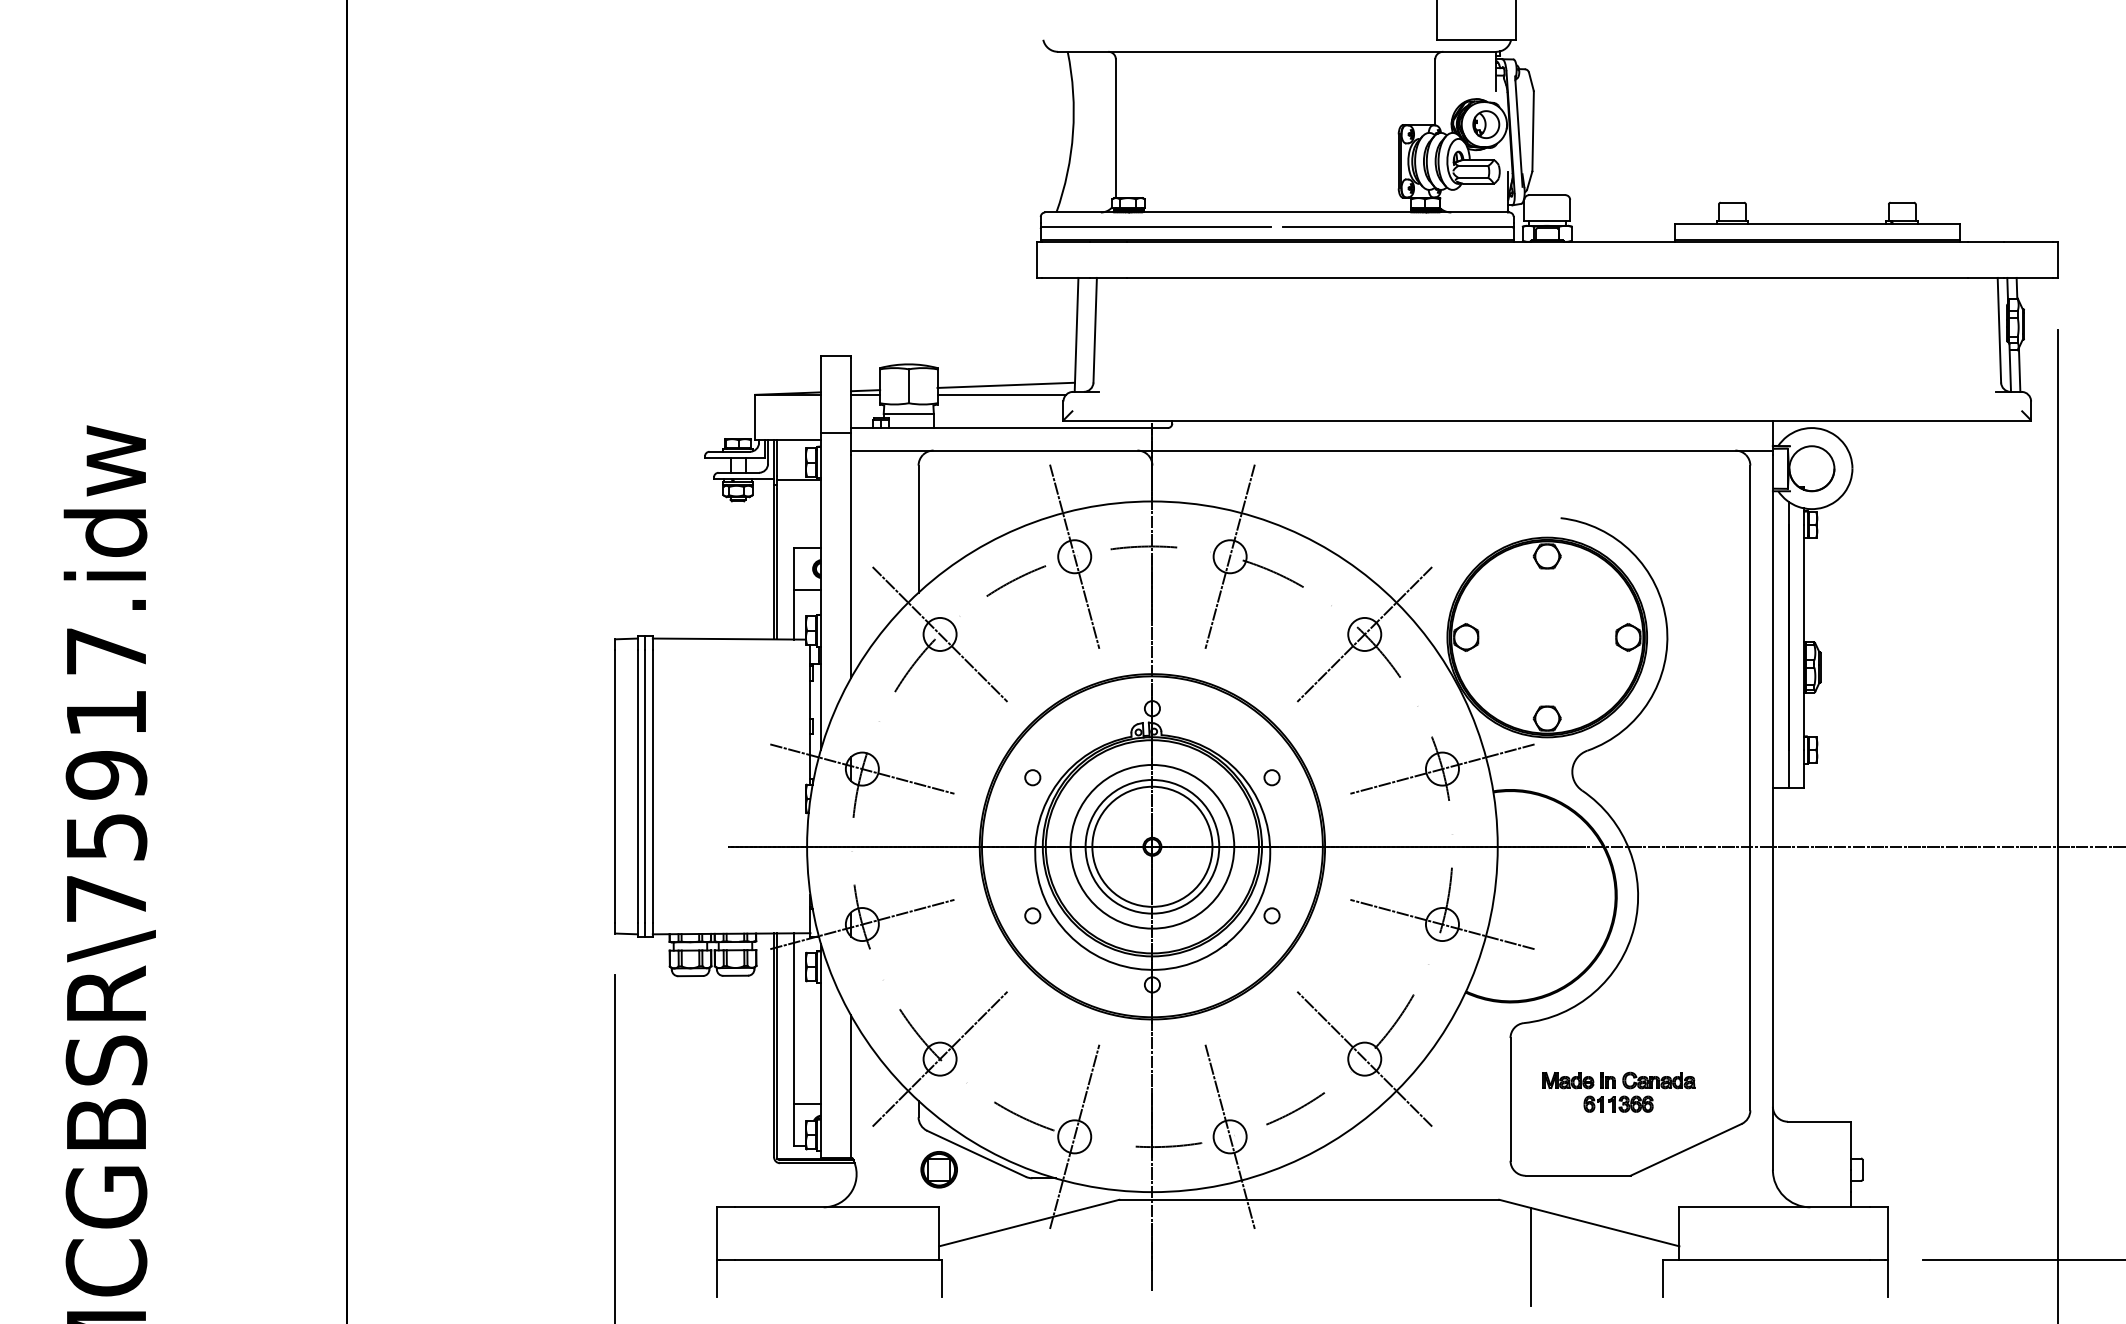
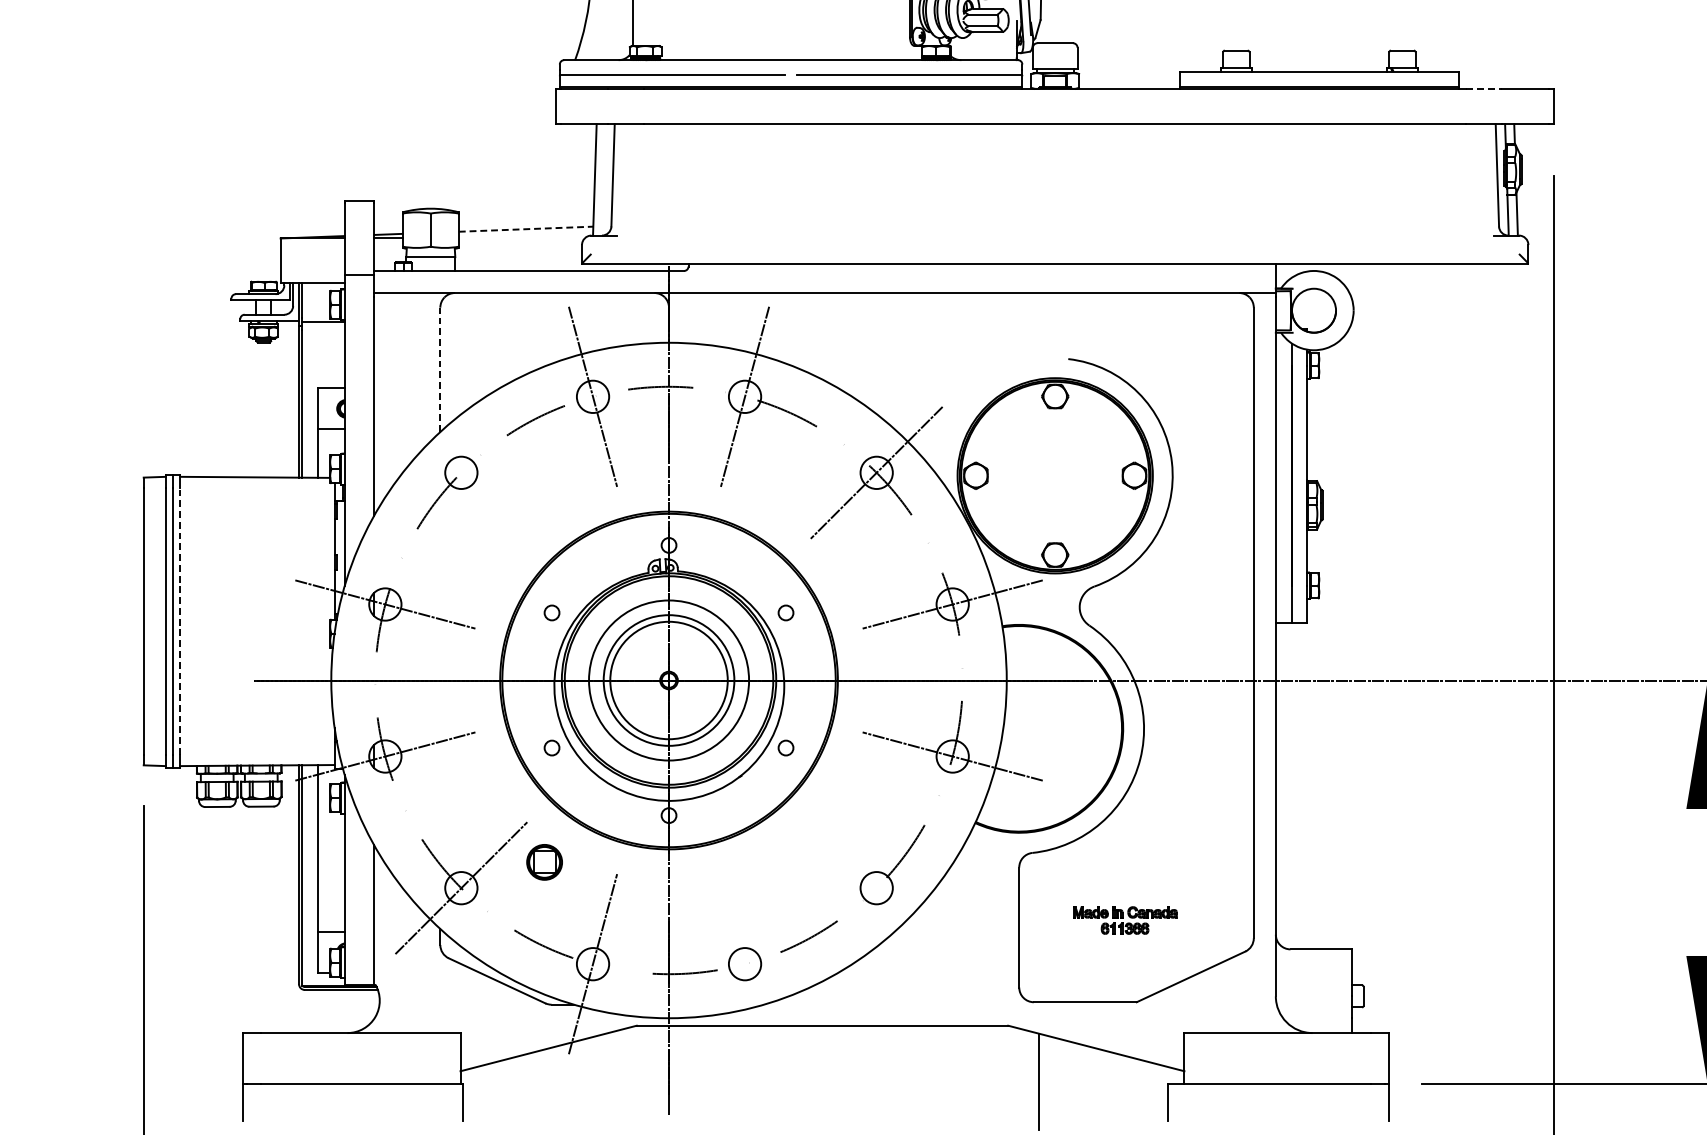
line: (1986, 241) -> (1484, 88), solid -> dashed
line: (1006, 385) -> (526, 229), solid -> dashed
line: (1001, 394) -> (521, 238), removed
line: (918, 529) -> (440, 370), solid -> dashed
line: (939, 634) -> (460, 472), removed
line: (652, 785) -> (180, 620), solid -> dashed
line: (1364, 1058) -> (876, 887), removed
part: (1618, 1091) -> (1124, 919), size x0.7
line: (1229, 1136) -> (744, 963), removed
part: (938, 1169) -> (543, 862), moved

